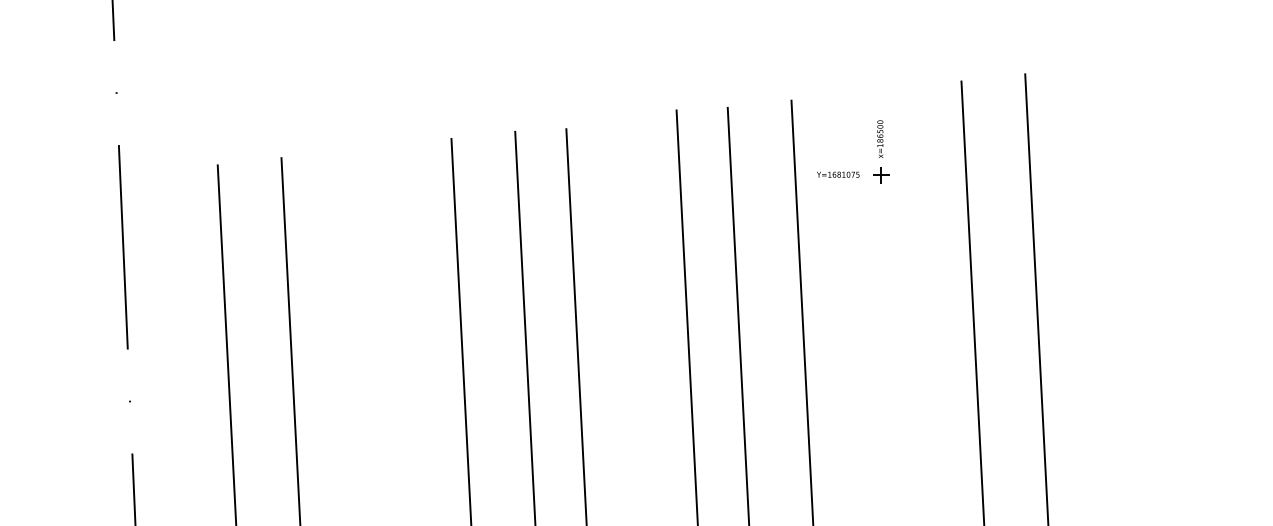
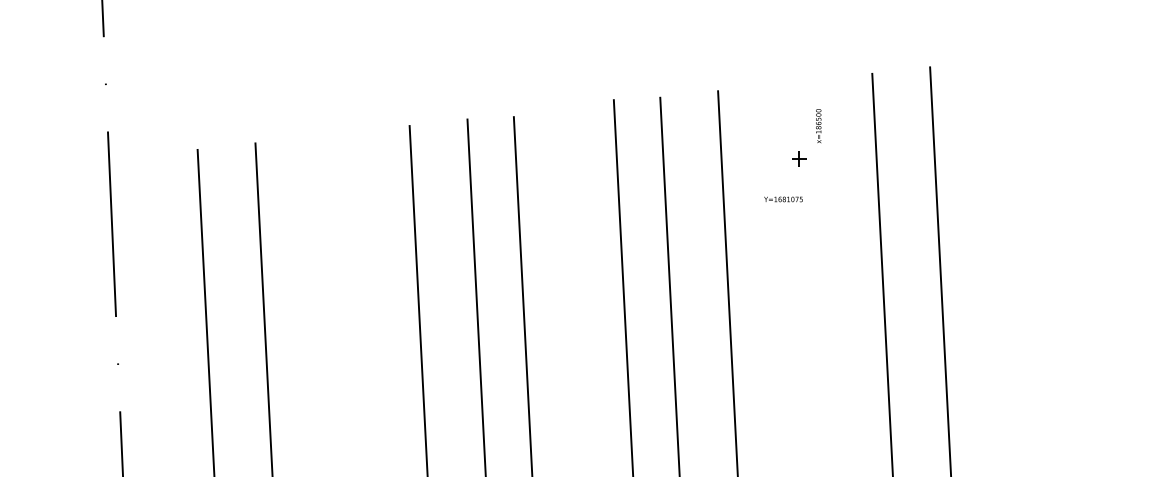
text: (880, 139) -> (818, 126), moved
text: (838, 174) -> (783, 199), moved

